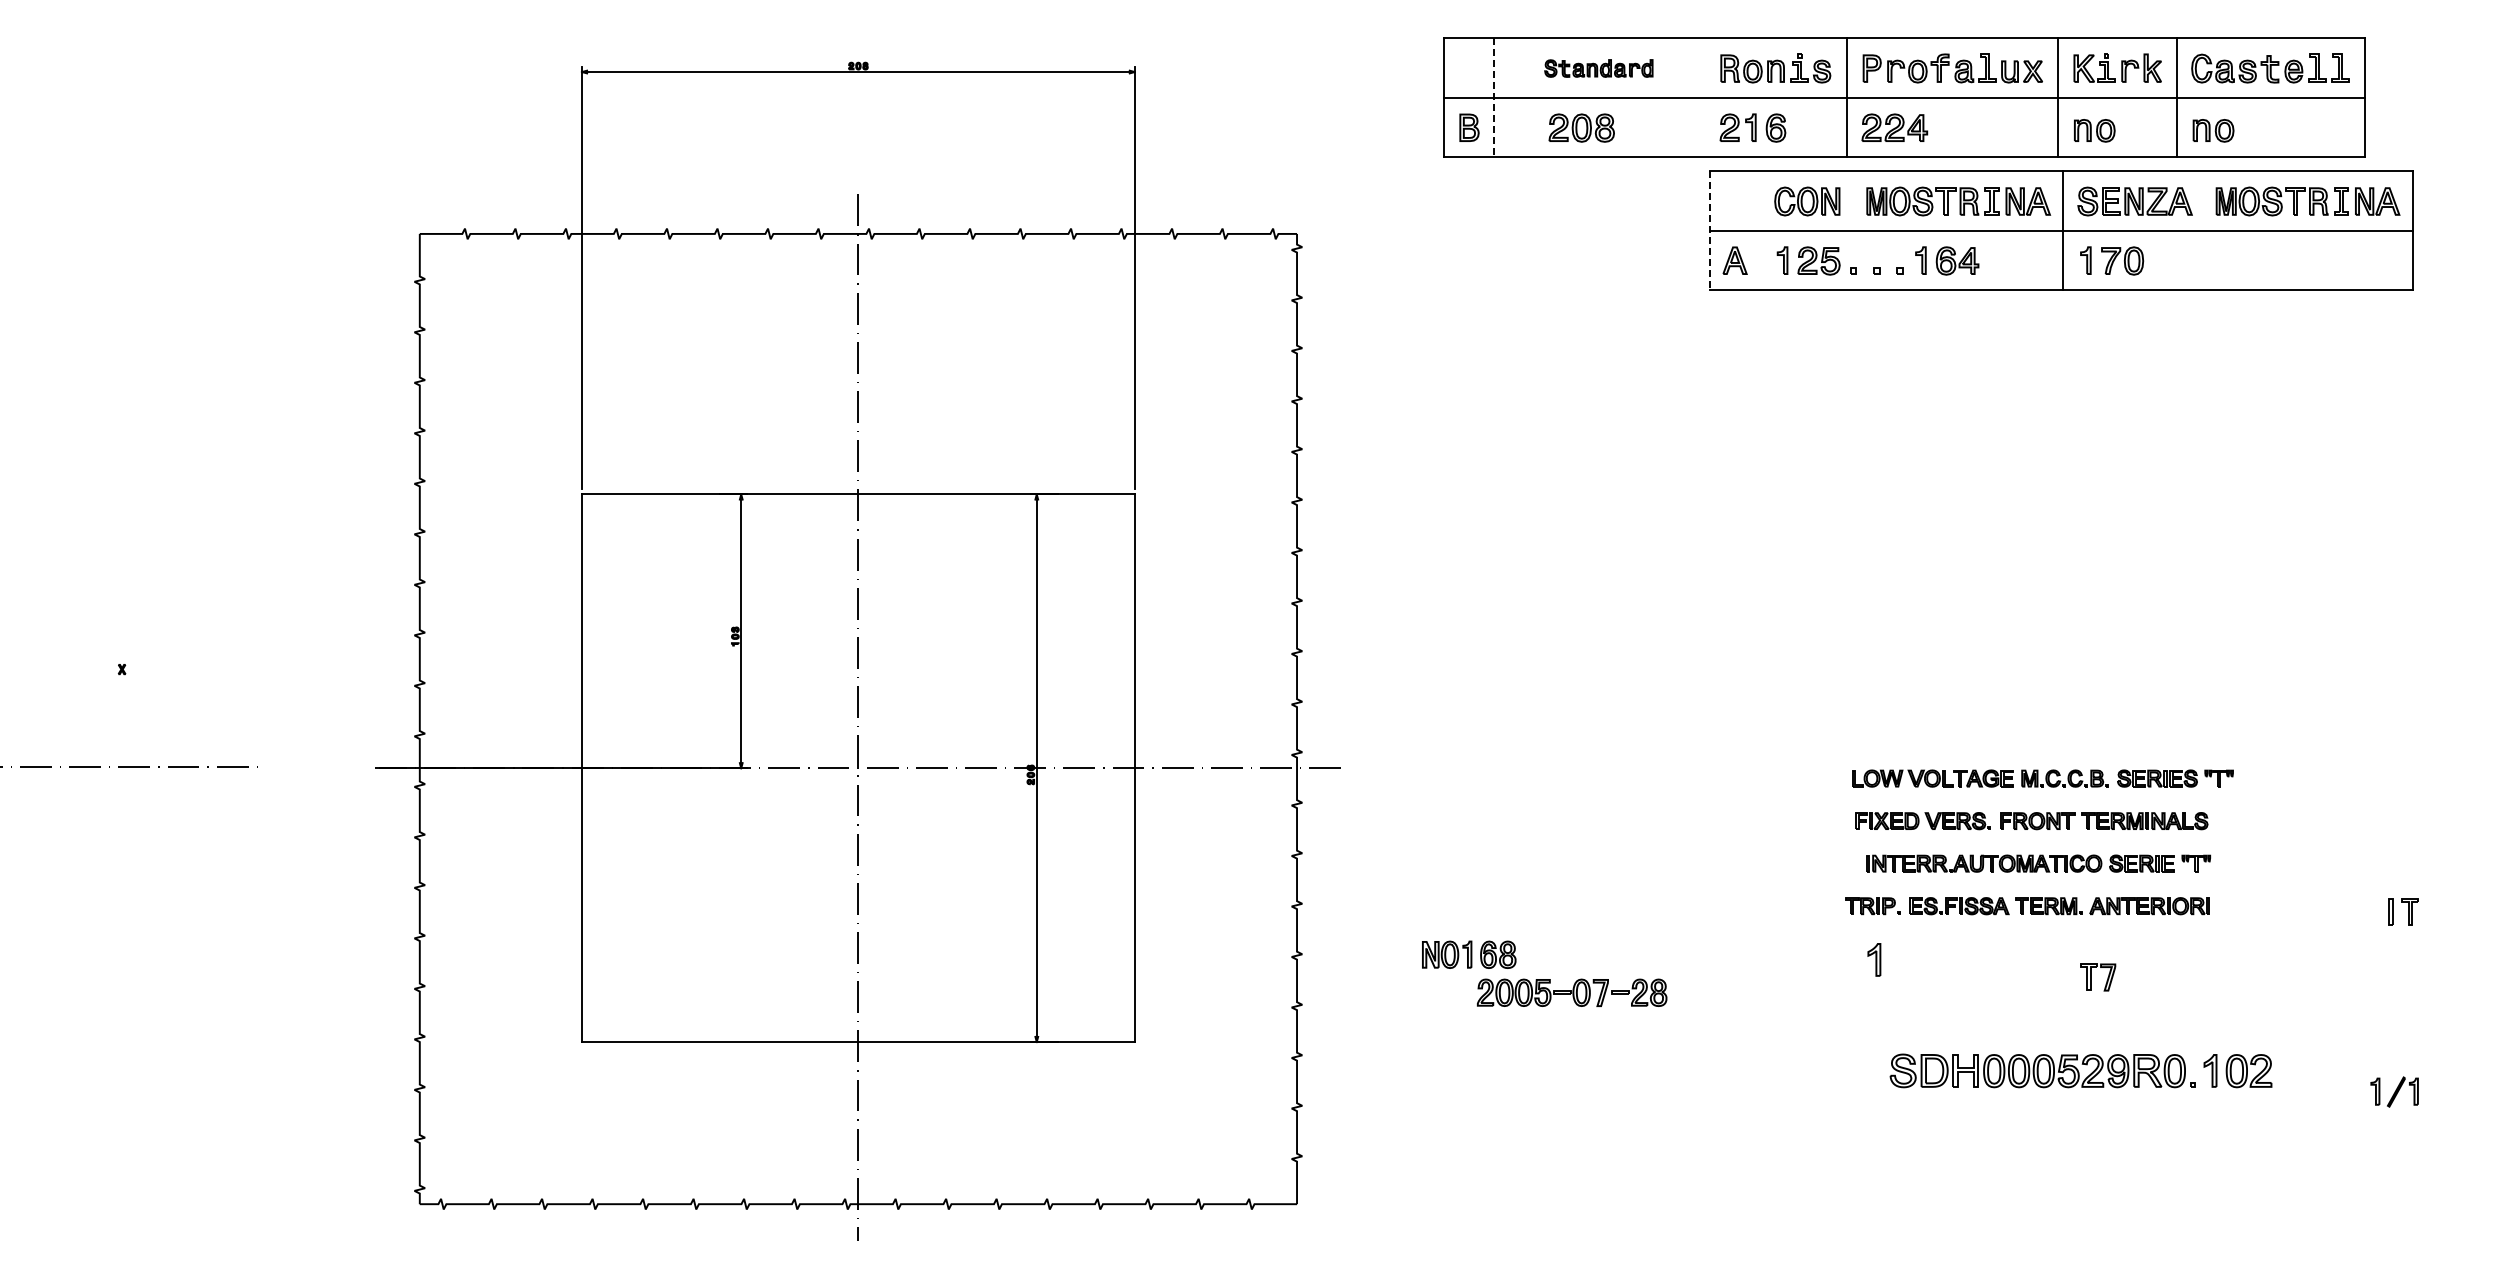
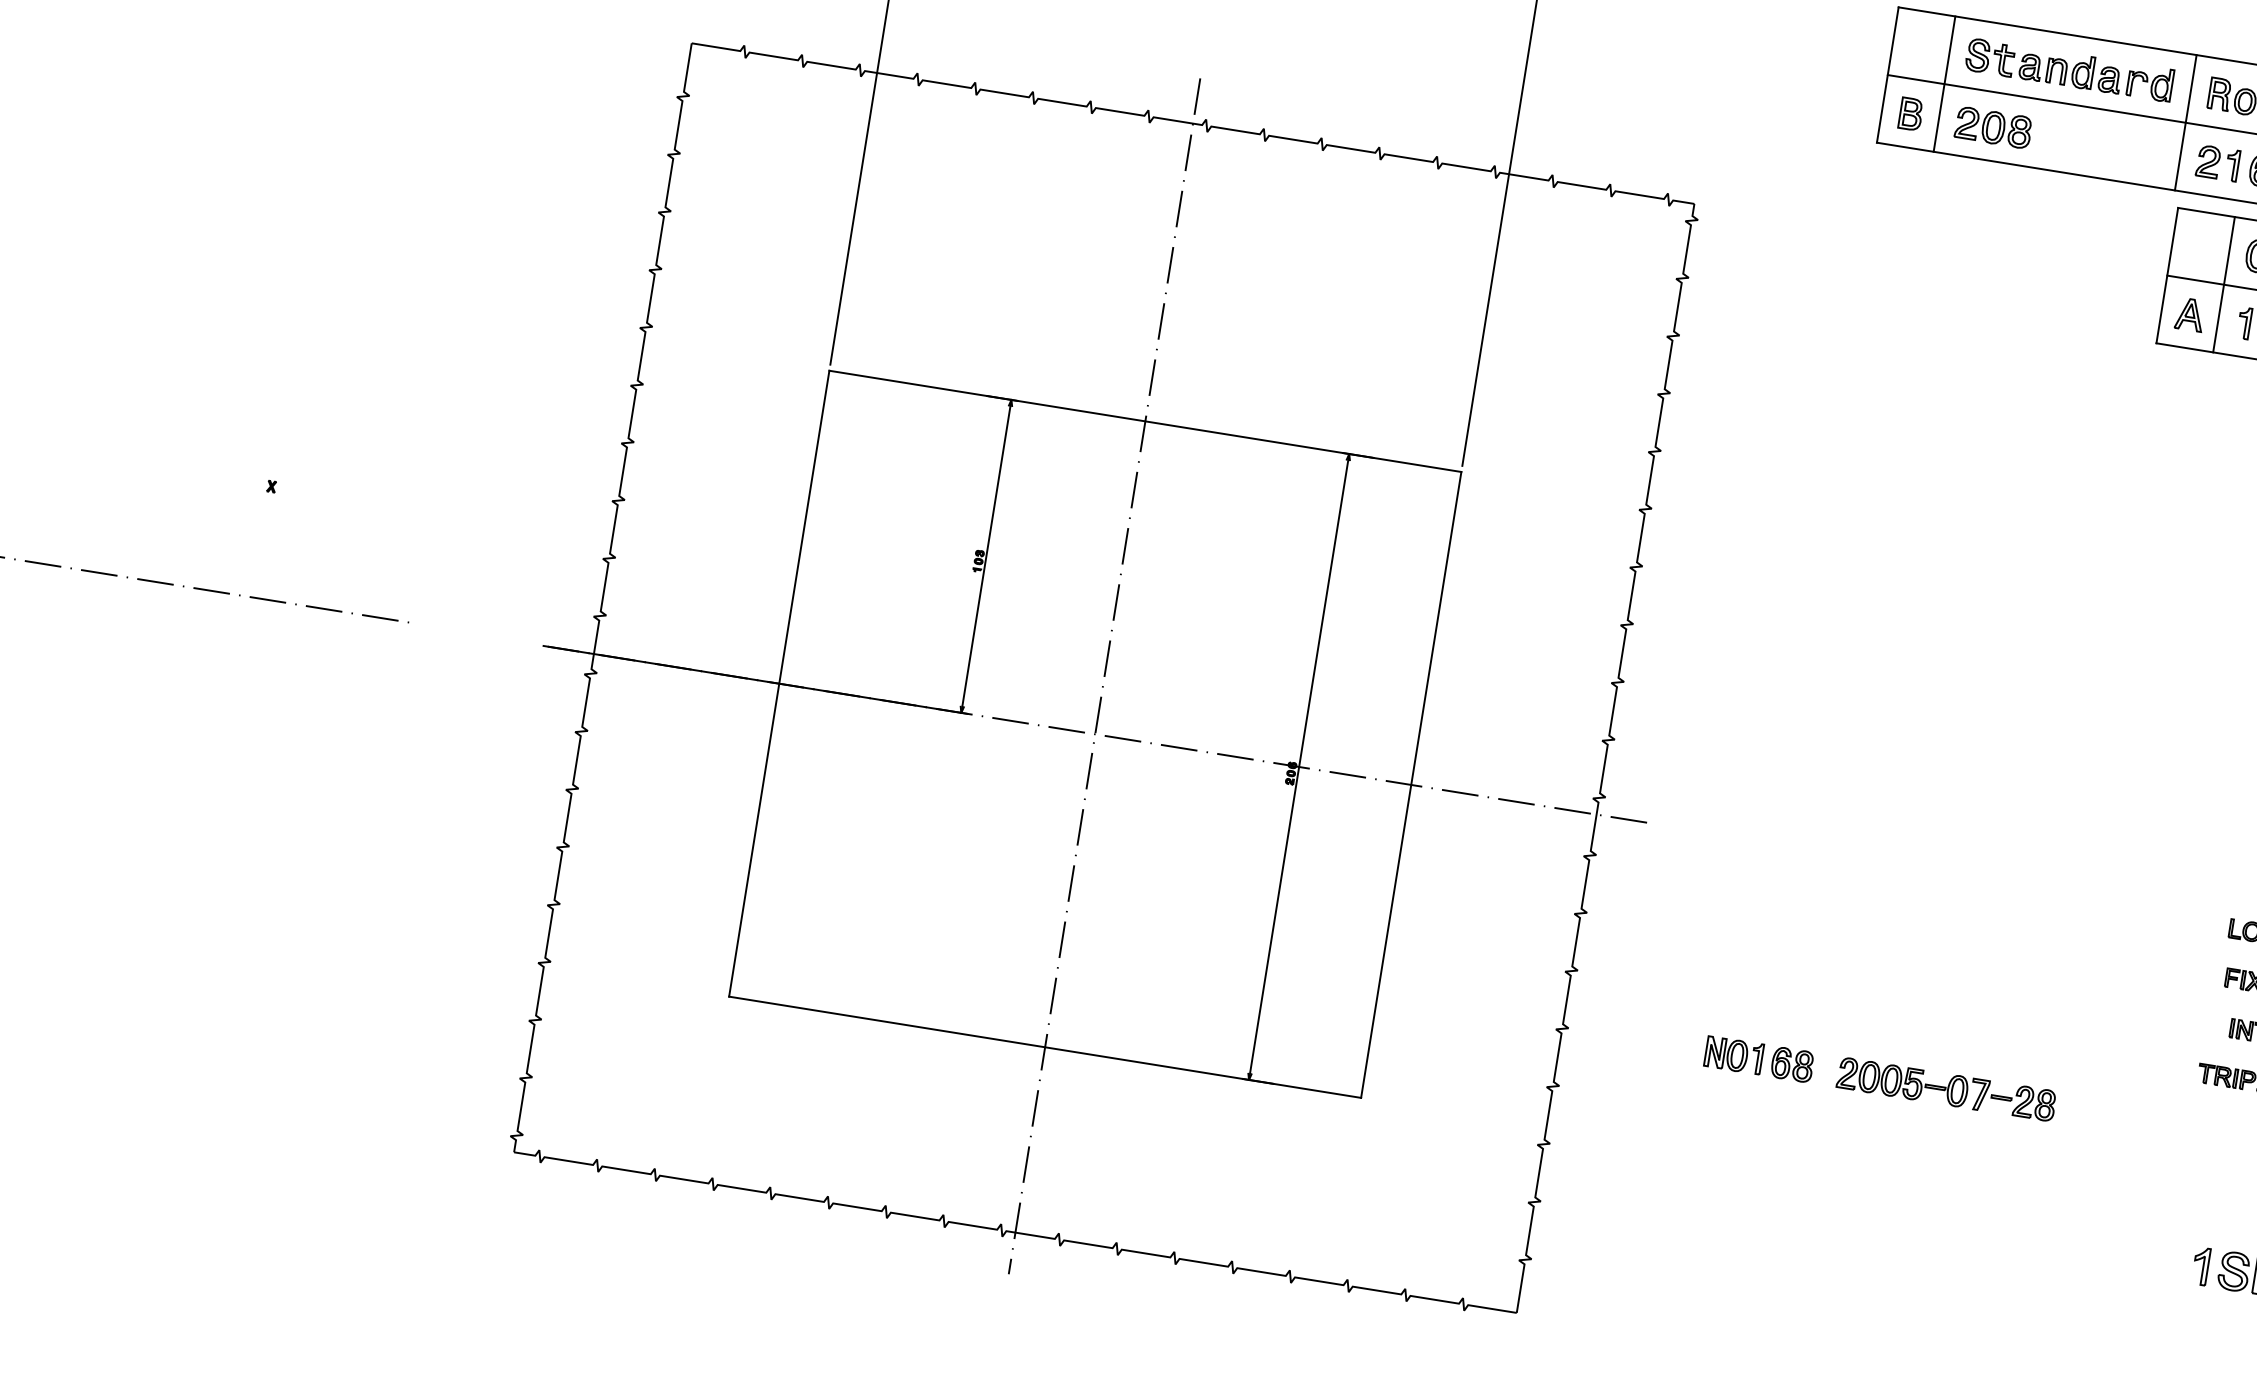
part: (1598, 68) -> (2069, 69), size x1.67
line: (1705, 97) -> (2186, 122), added
line: (1493, 98) -> (1943, 85), dashed -> solid
part: (1581, 127) -> (1993, 127), moved
line: (1759, 230) -> (2223, 284), added
line: (1710, 231) -> (2167, 276), dashed -> solid
part: (1874, 959) -> (2201, 1265), moved
part: (1571, 992) -> (1945, 1088), moved

